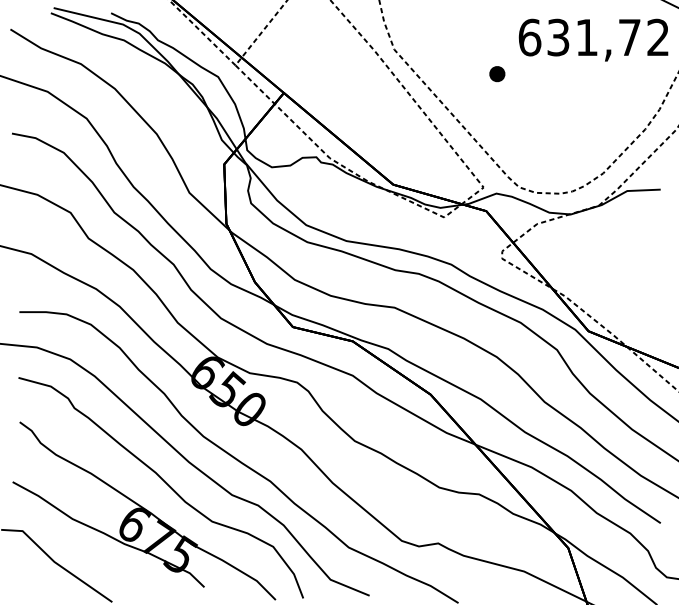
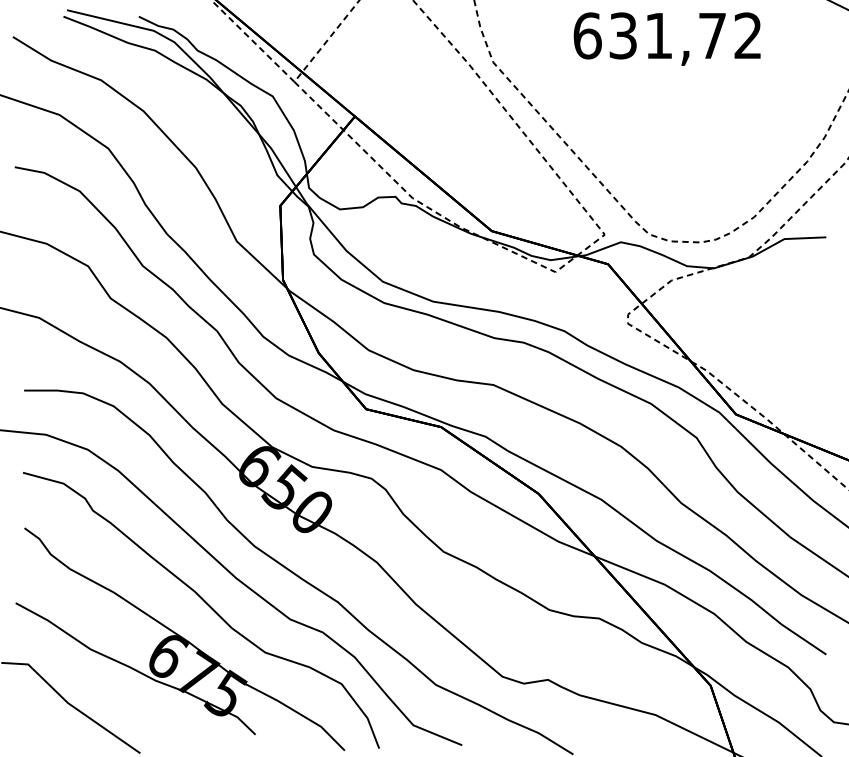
text: (593, 39) -> (667, 38), moved
part: (497, 74) -> (622, 93), removed

